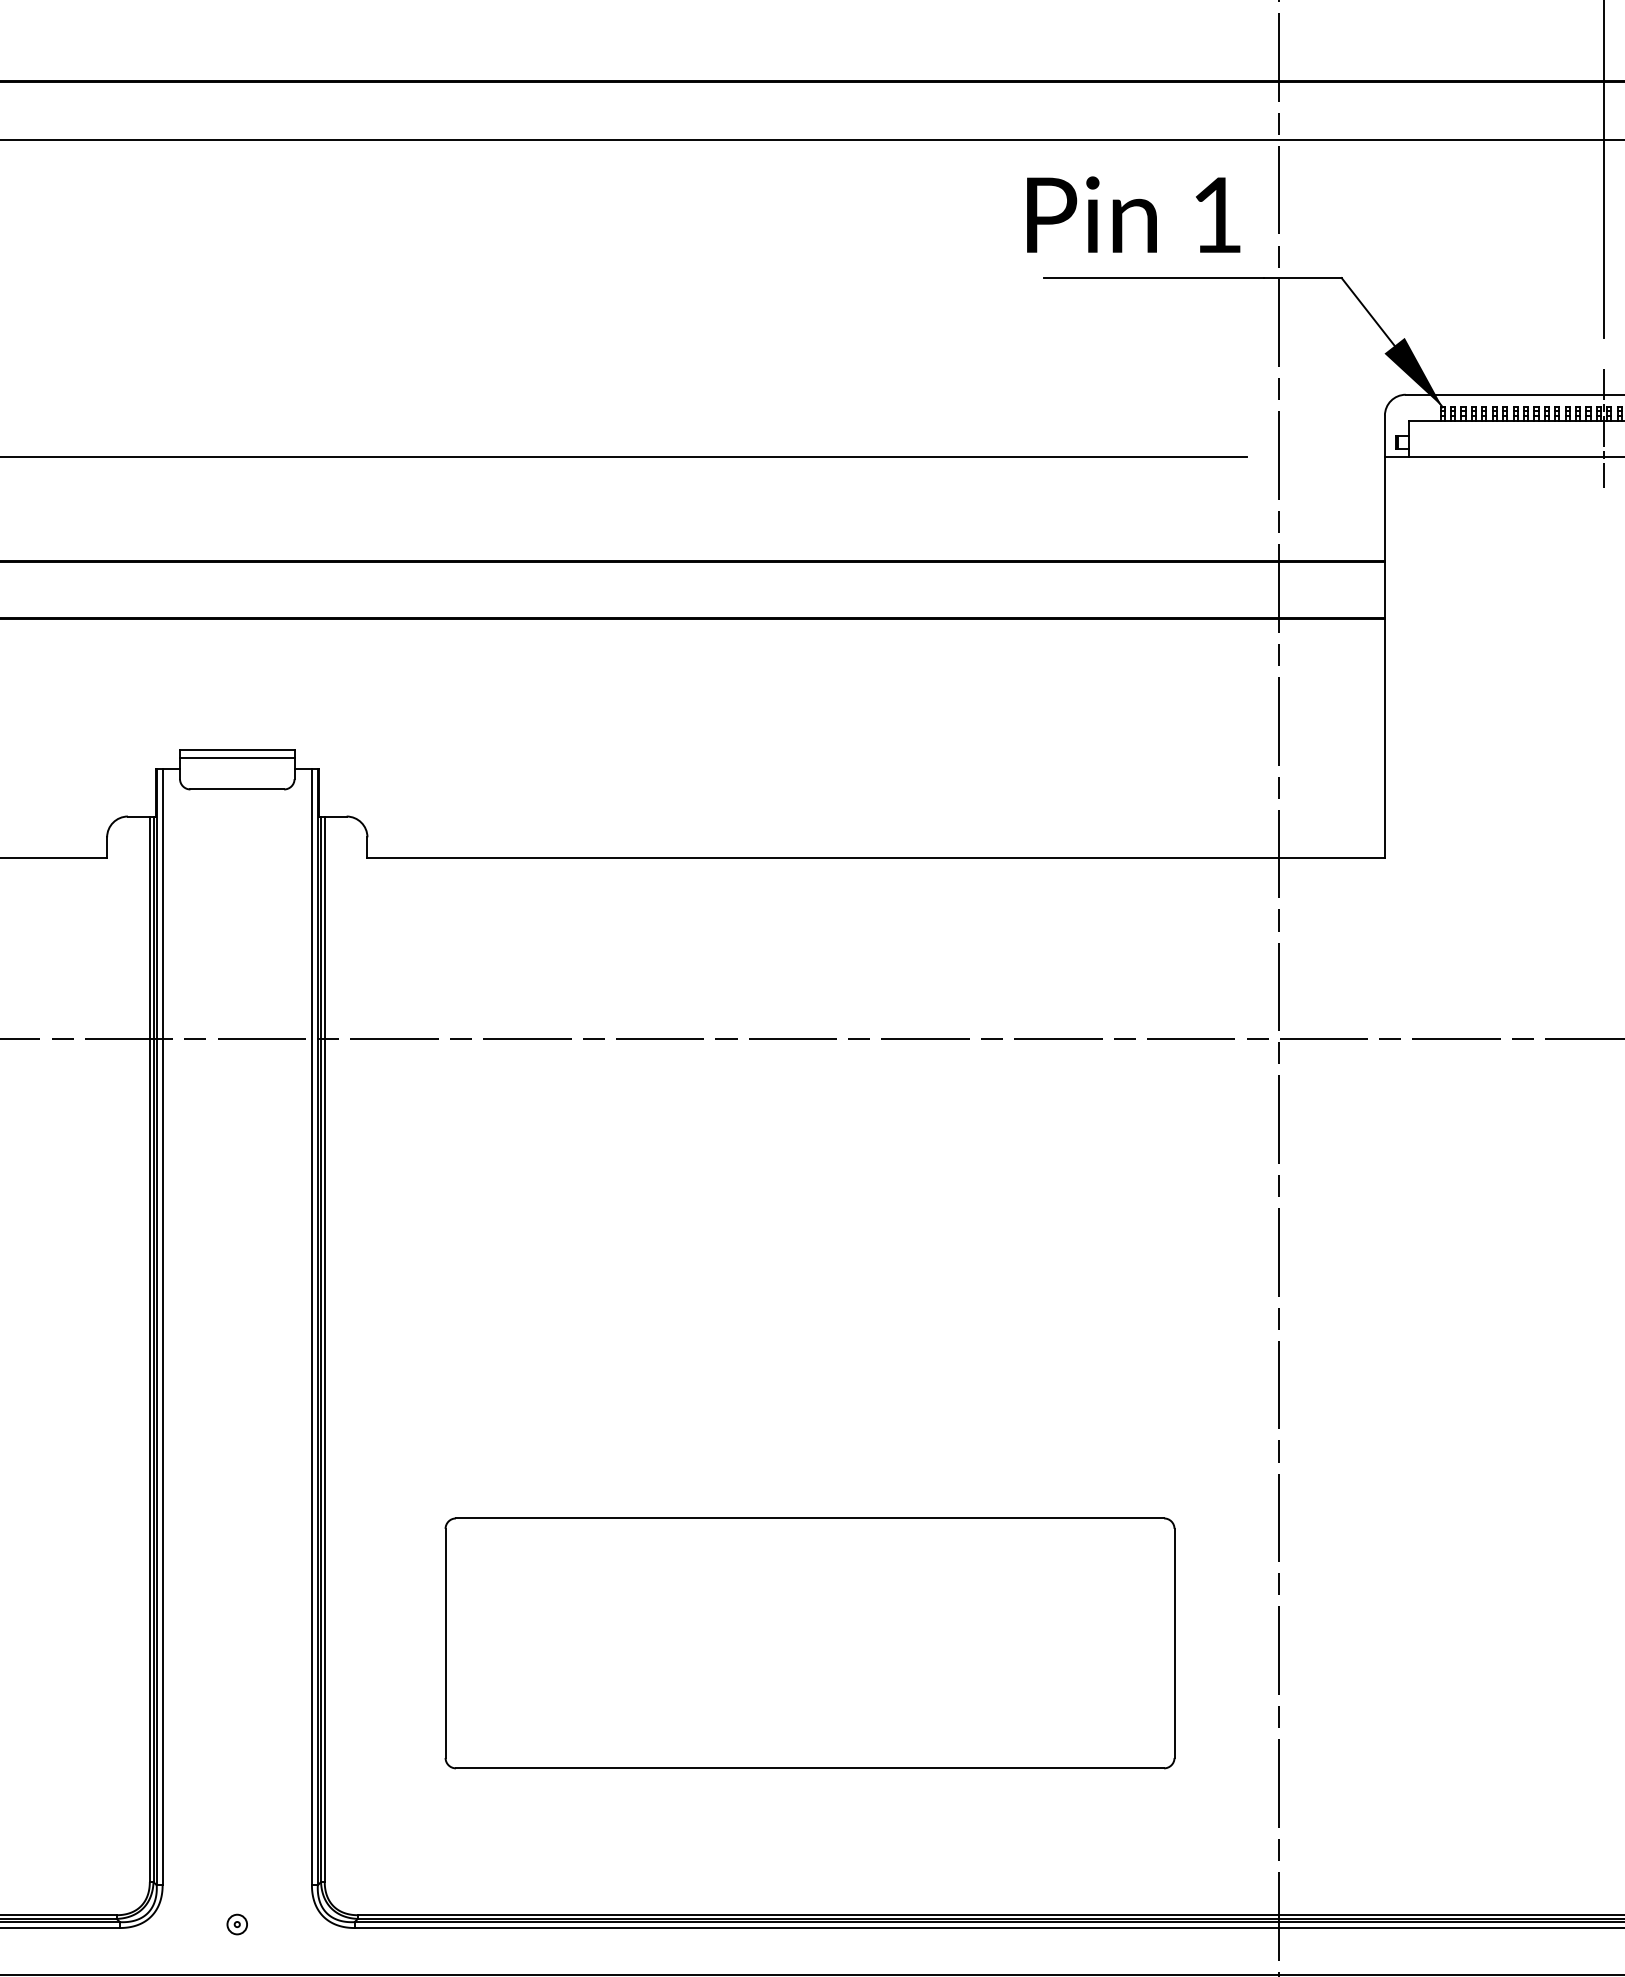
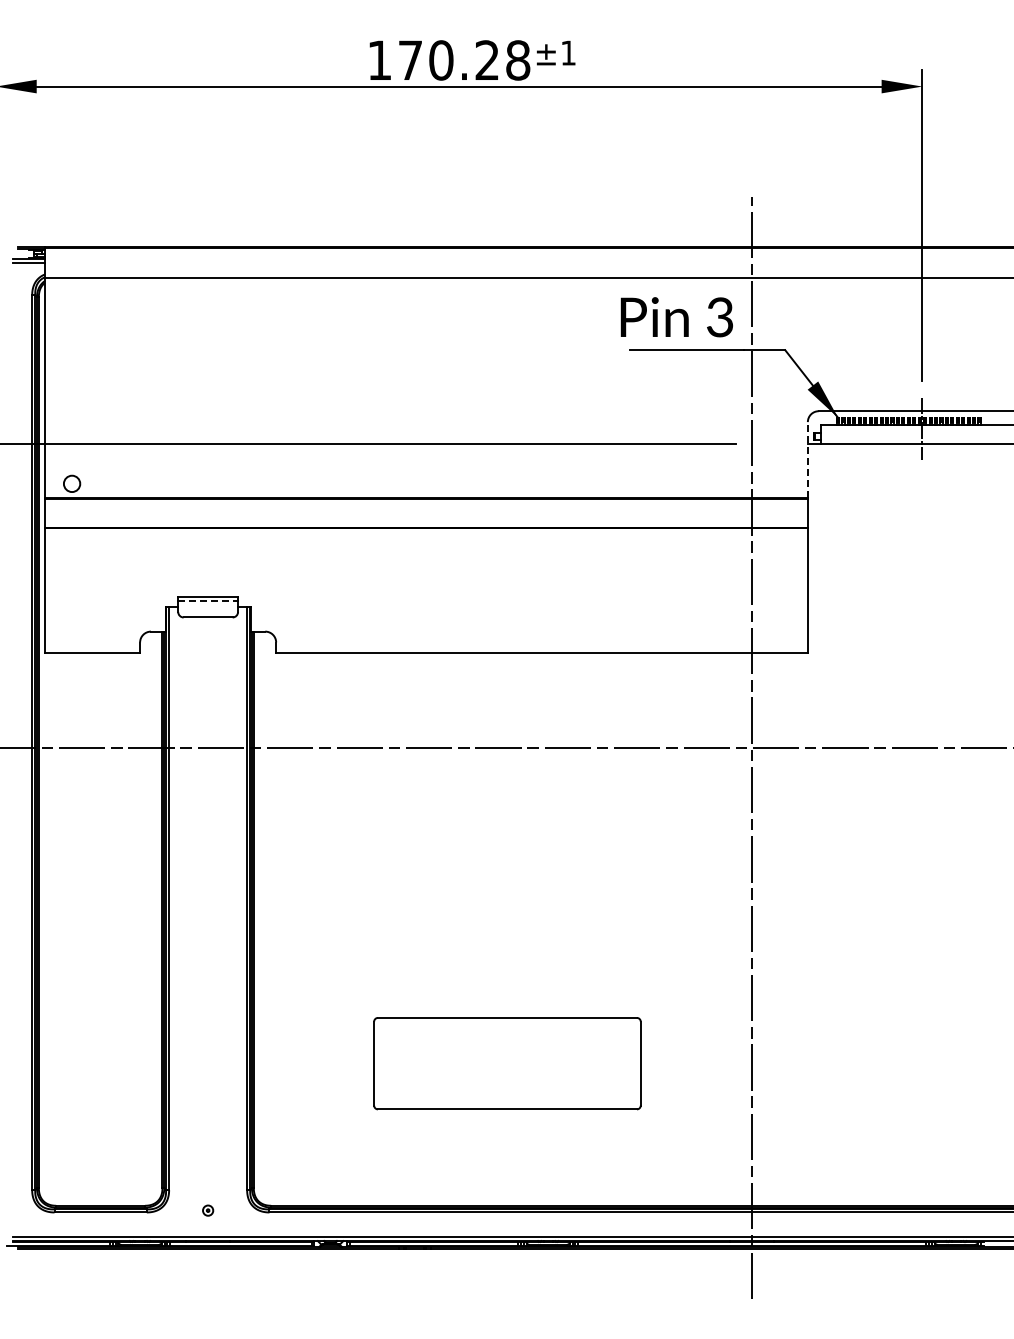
text: (1217, 215) -> (720, 317), 1 -> 3
line: (1384, 487) -> (807, 459), solid -> dashed
line: (237, 758) -> (208, 601), solid -> dashed
part: (810, 1642) -> (507, 1063), size x0.7

